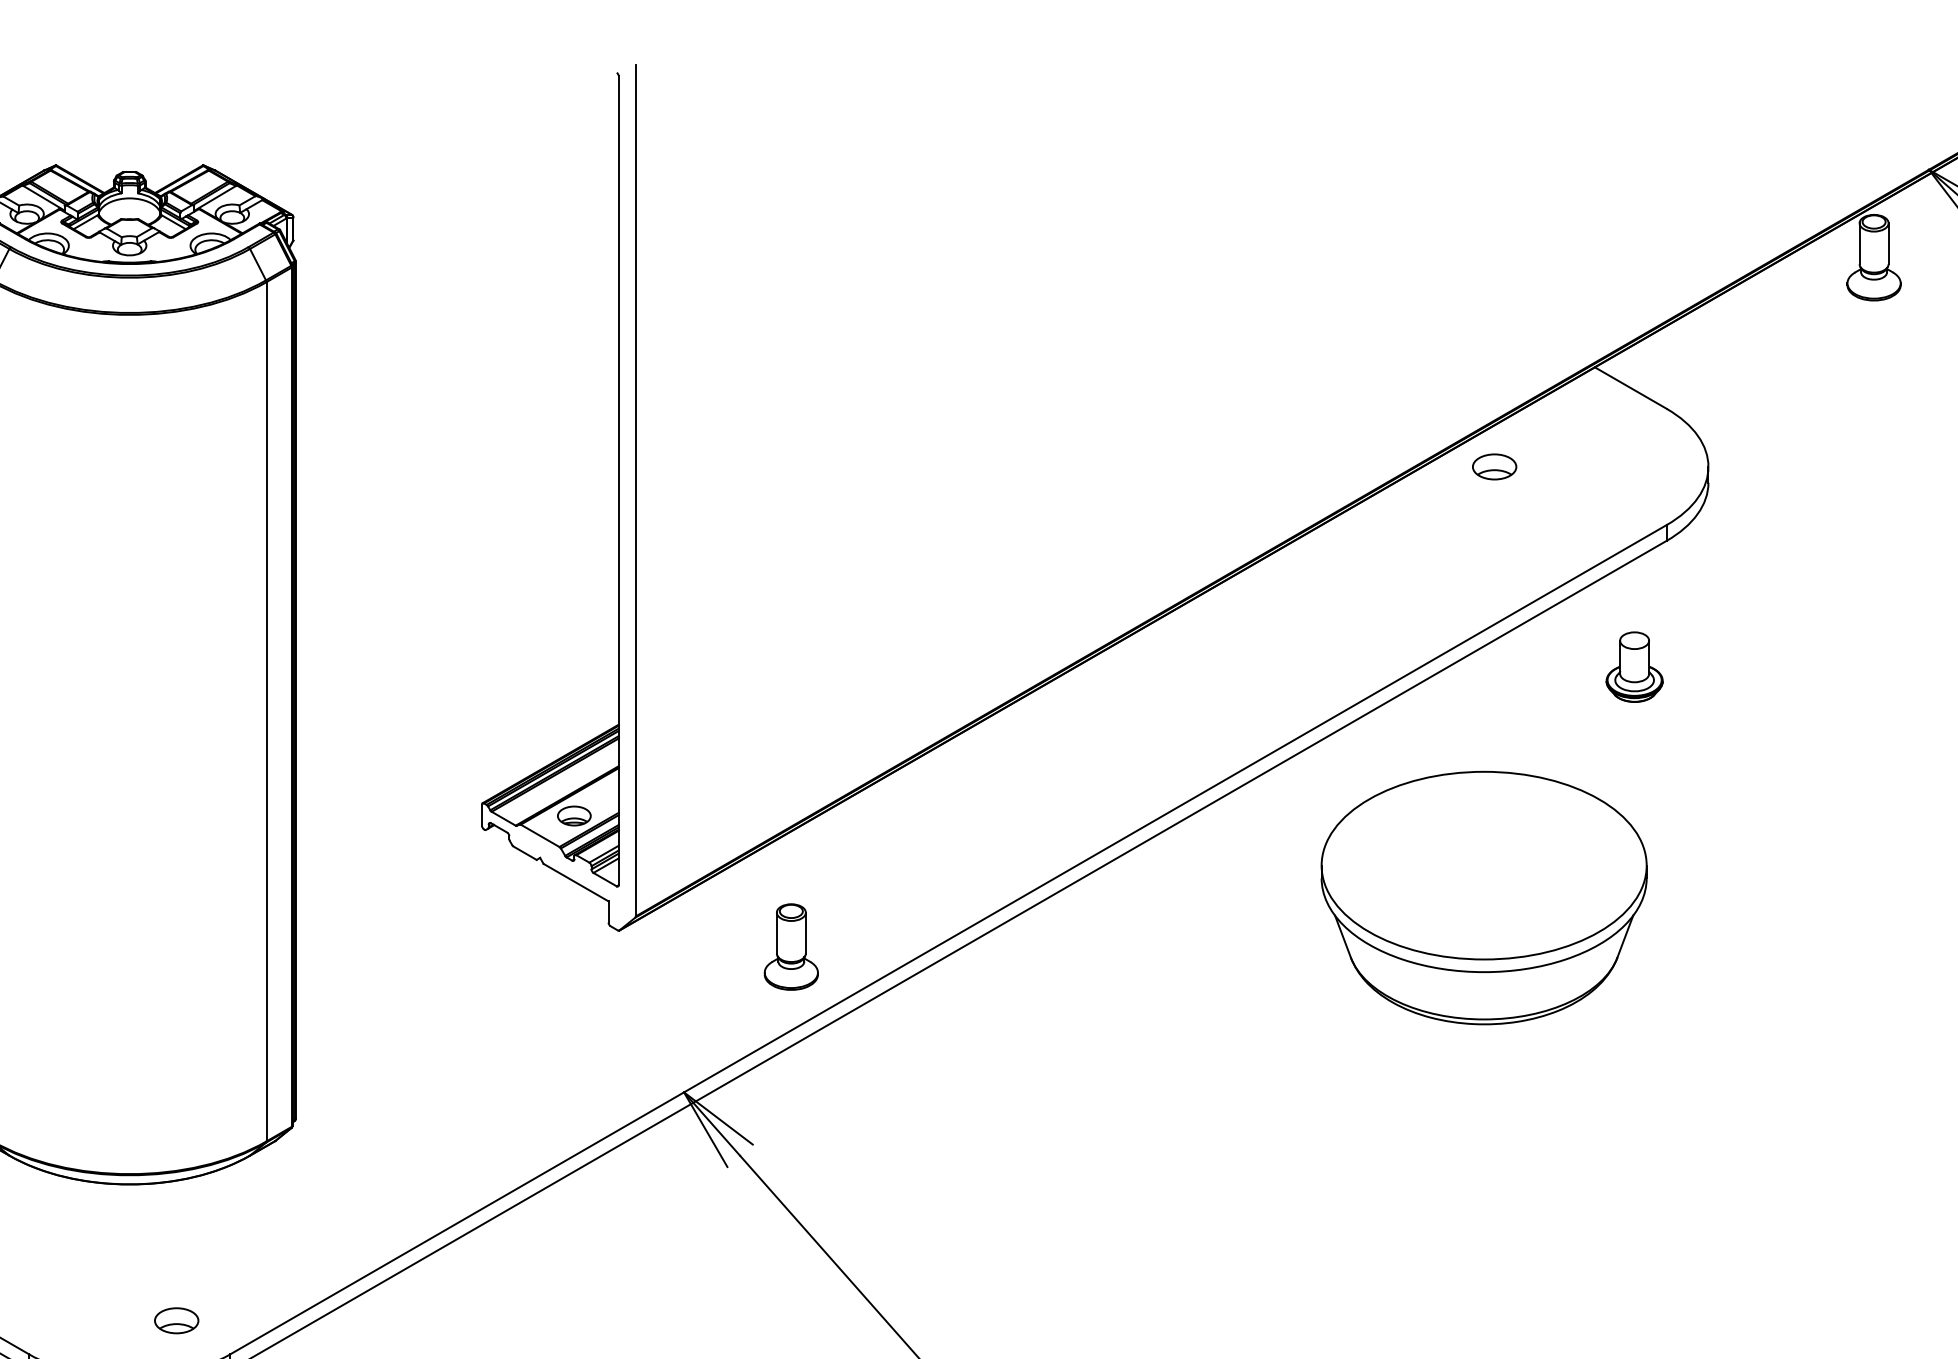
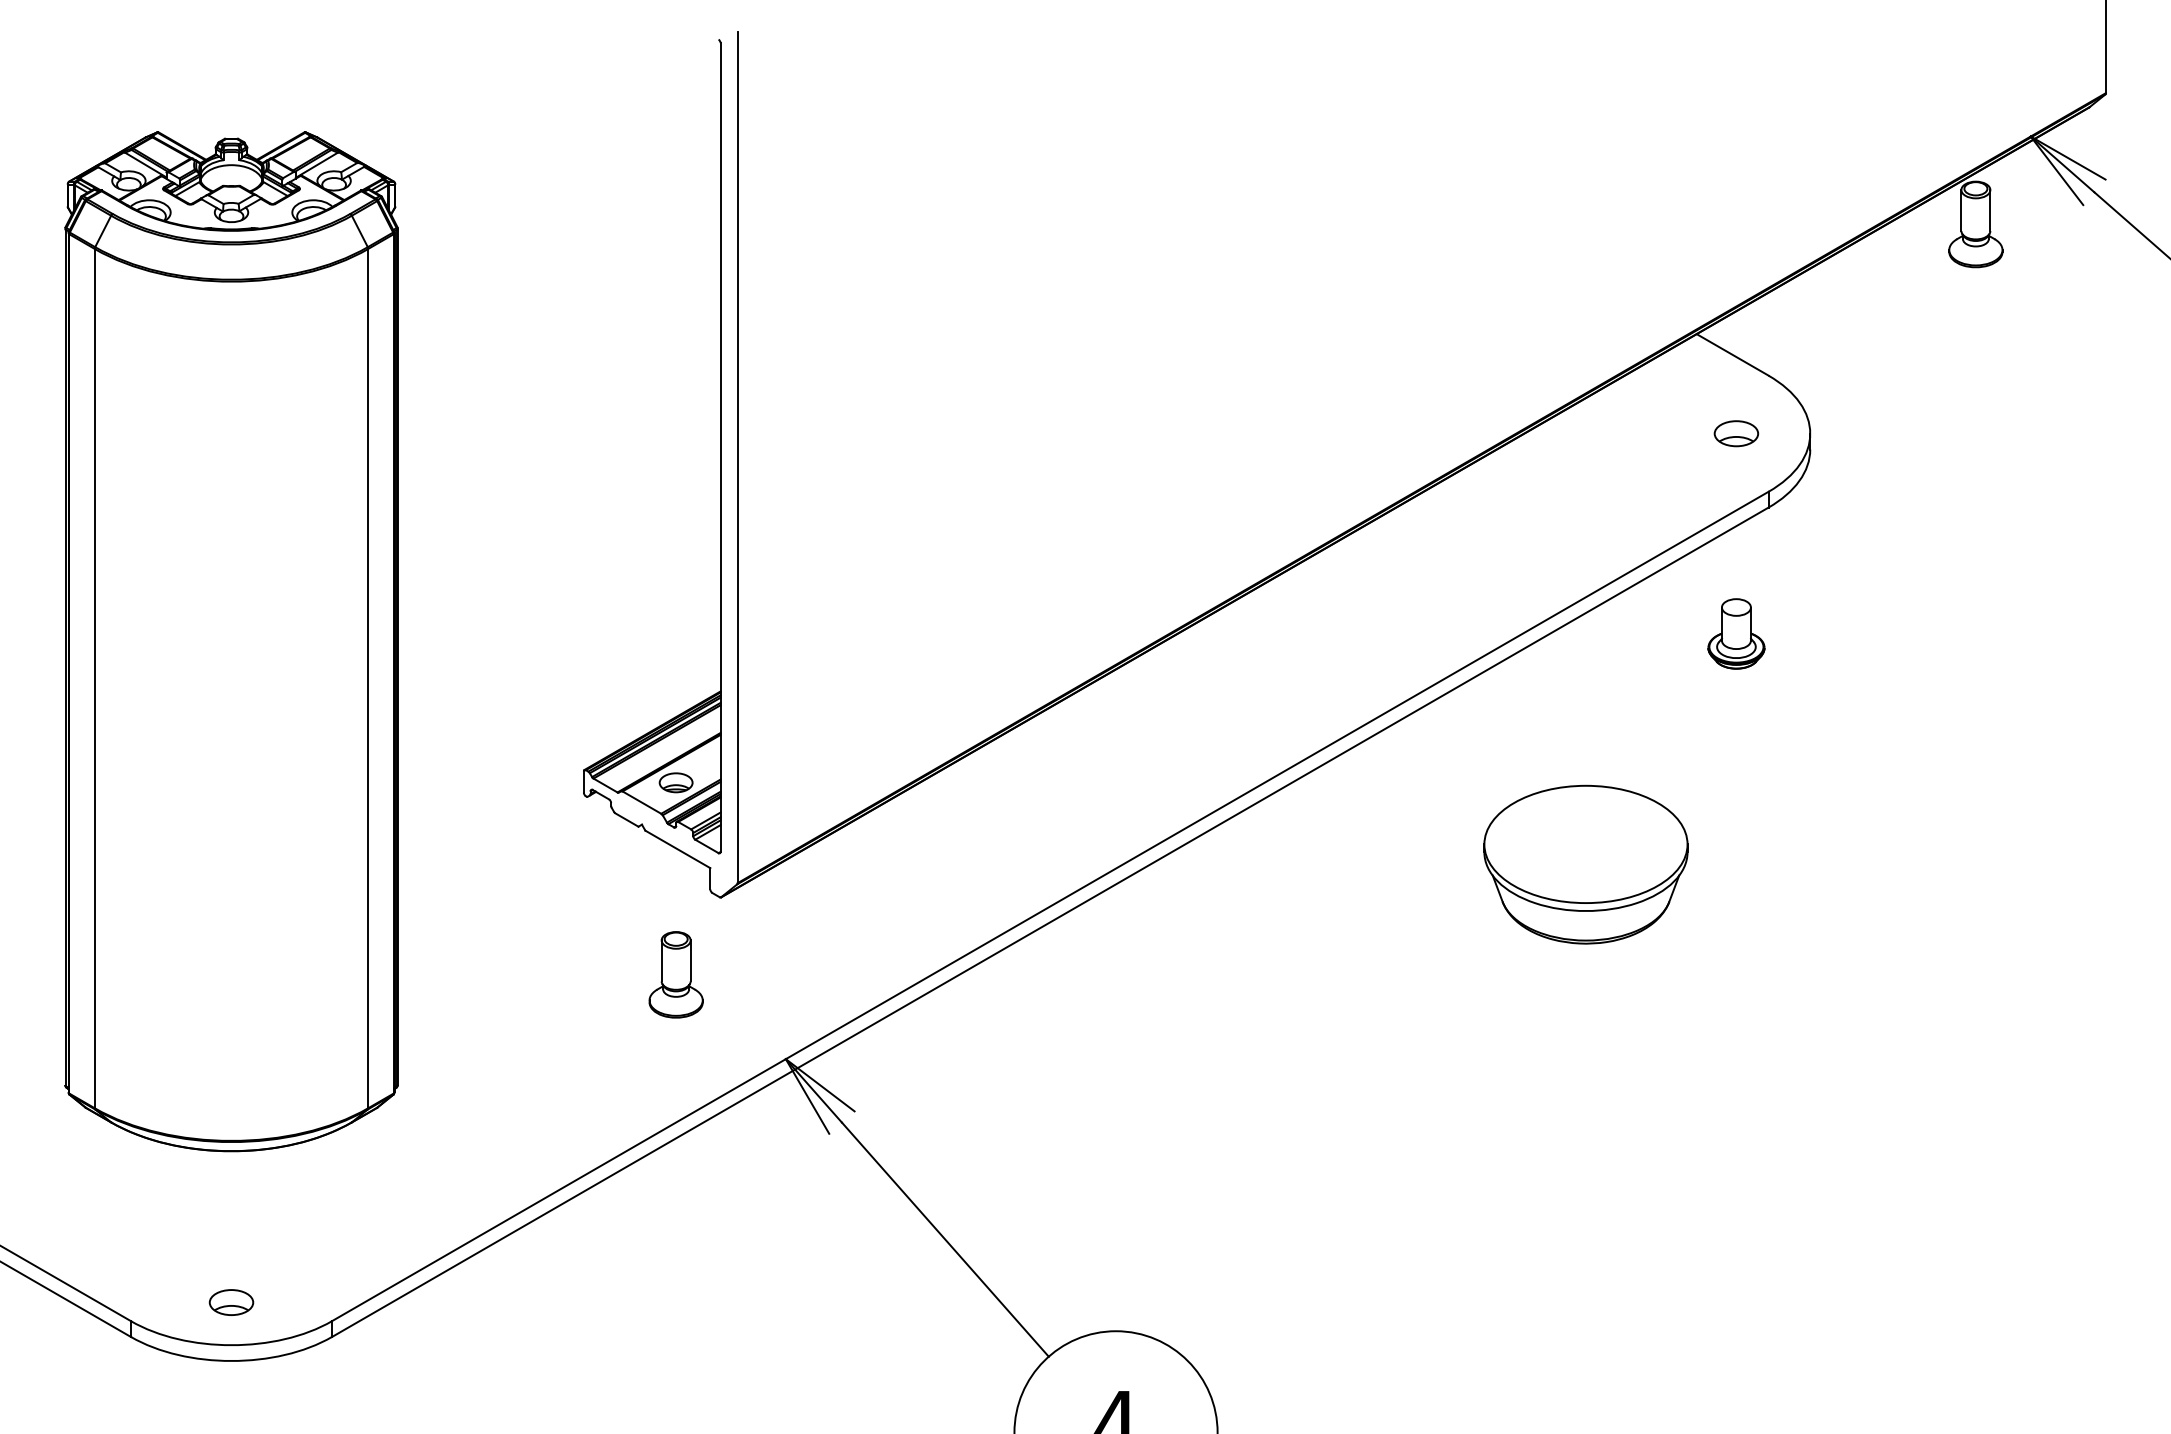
part: (1494, 466) -> (1736, 433), moved
part: (1483, 897) -> (1585, 864), size x0.62
part: (790, 946) -> (675, 974), moved
part: (176, 1320) -> (231, 1302), moved

